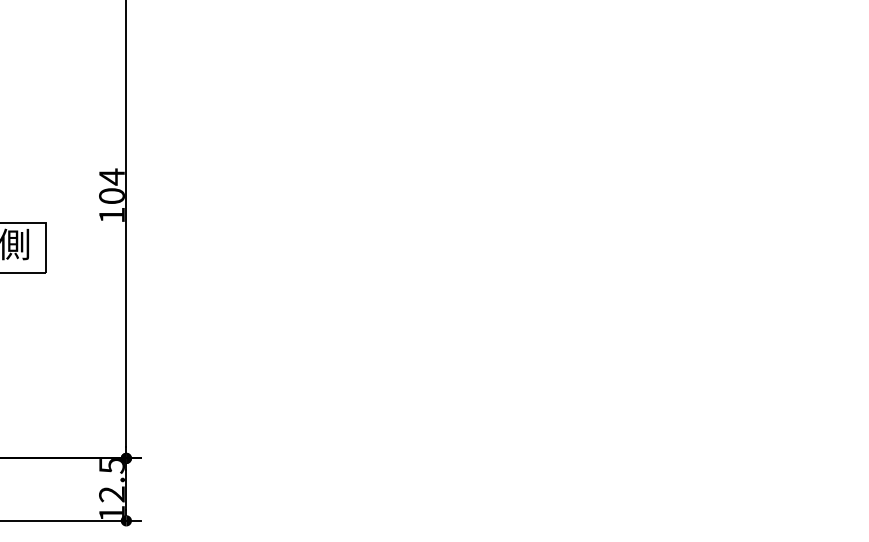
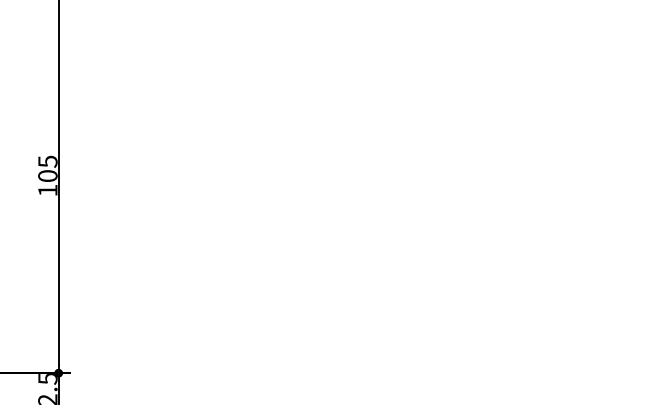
text: (111, 176) -> (47, 161), 104 -> 105

